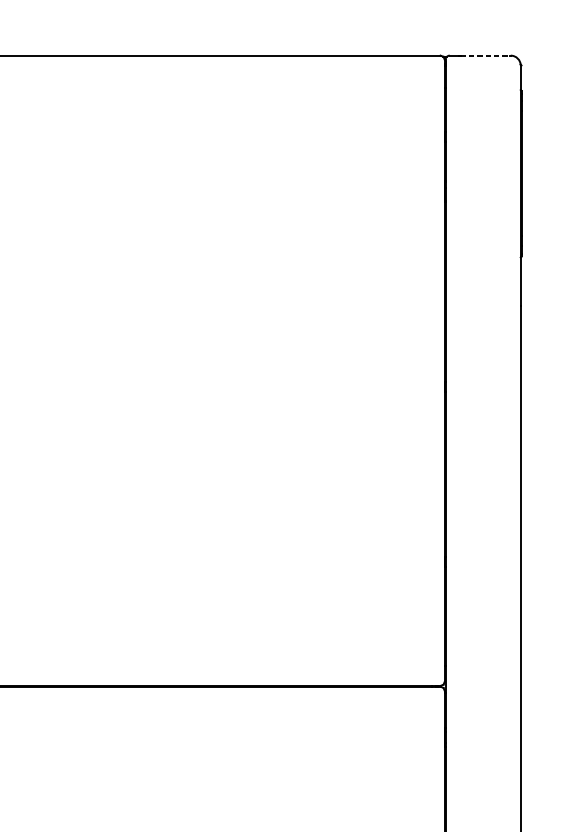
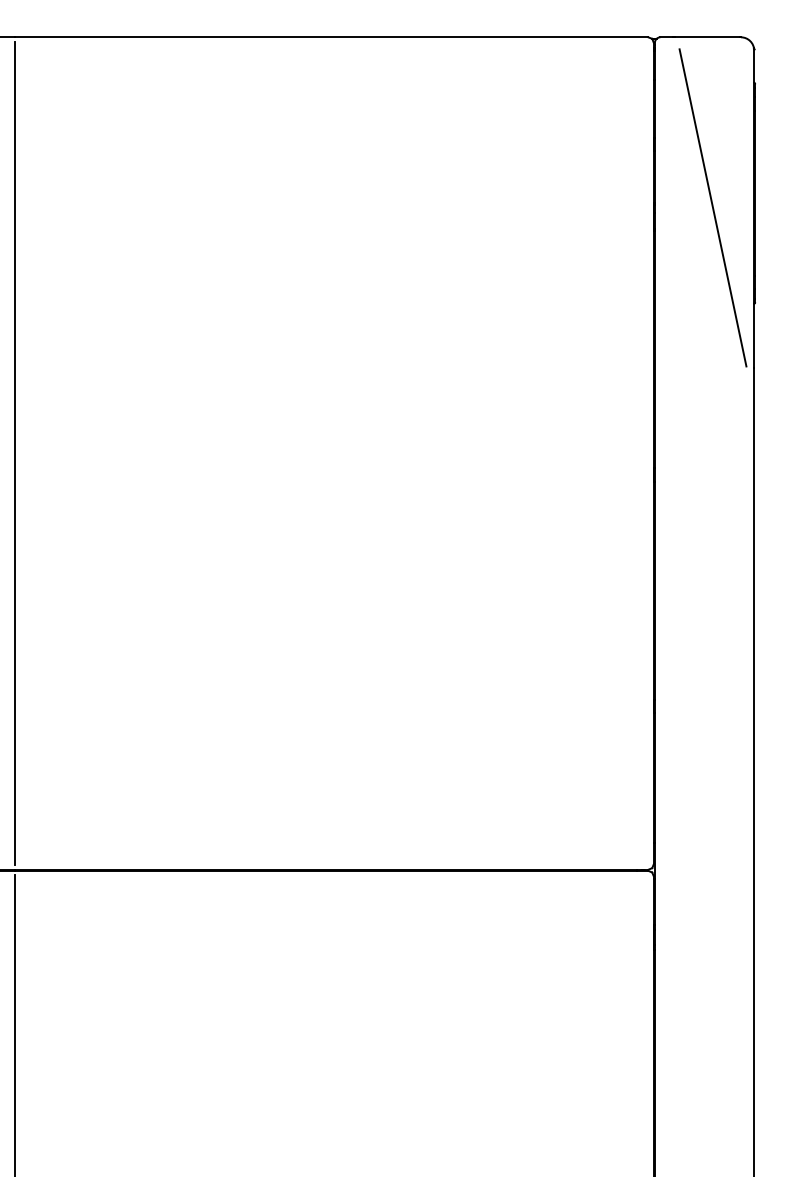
line: (485, 55) -> (707, 37), dashed -> solid
line: (489, 184) -> (712, 207), added

